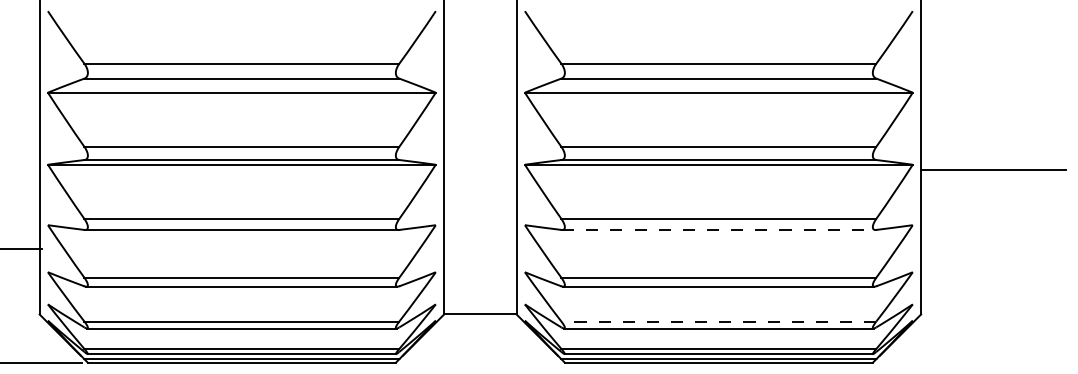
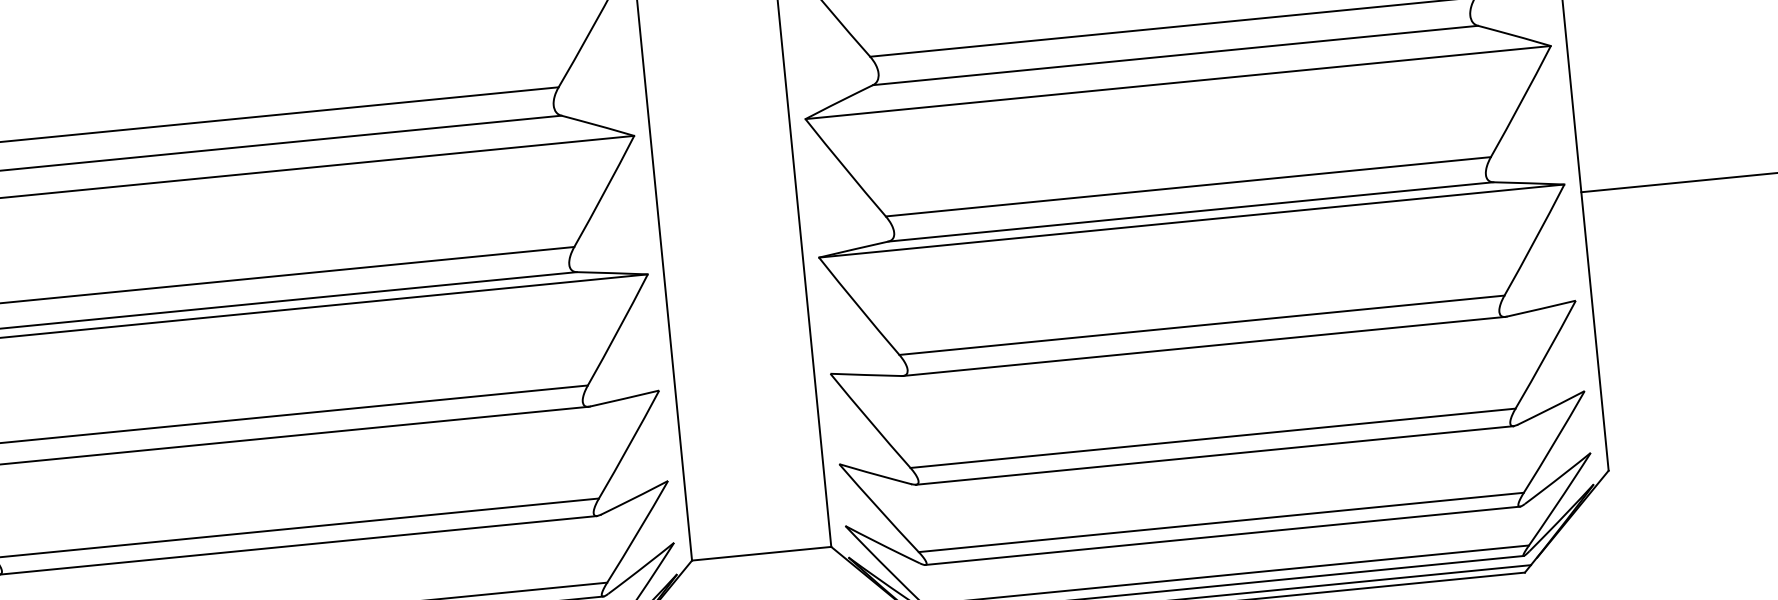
line: (718, 230) -> (1203, 347), dashed -> solid
line: (718, 321) -> (1220, 522), dashed -> solid

